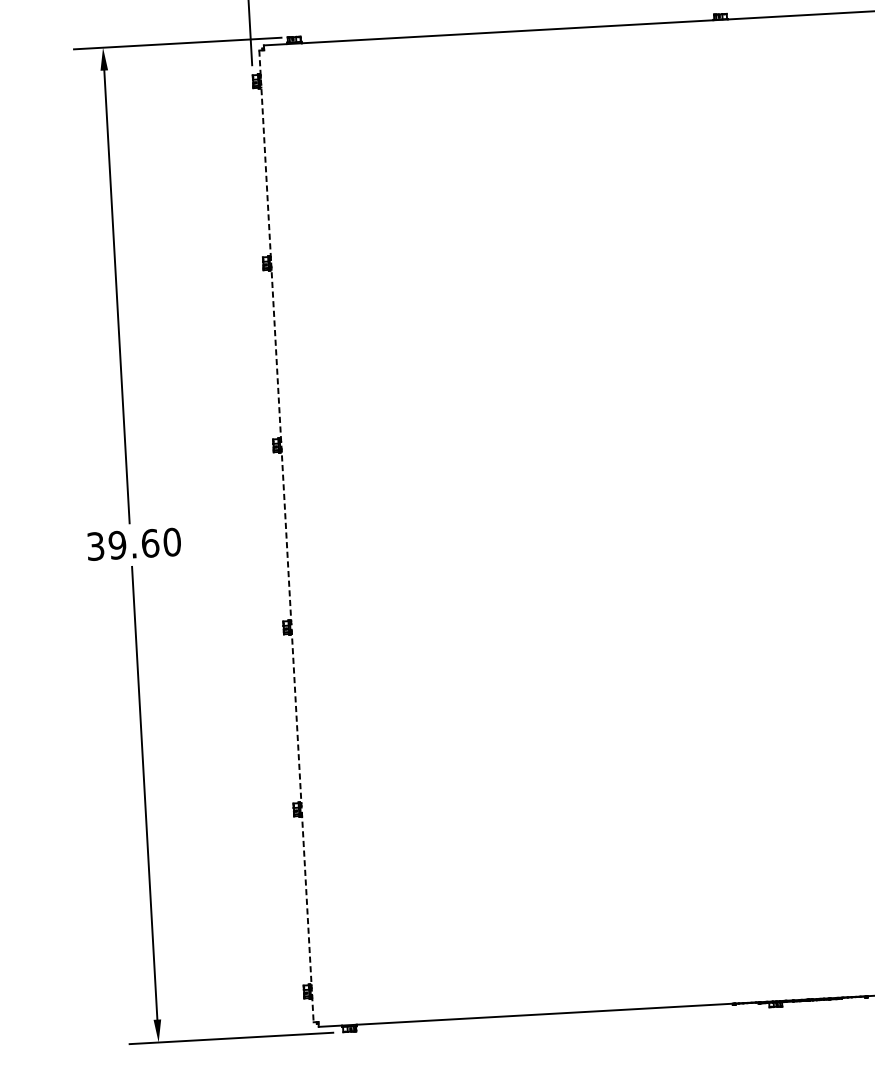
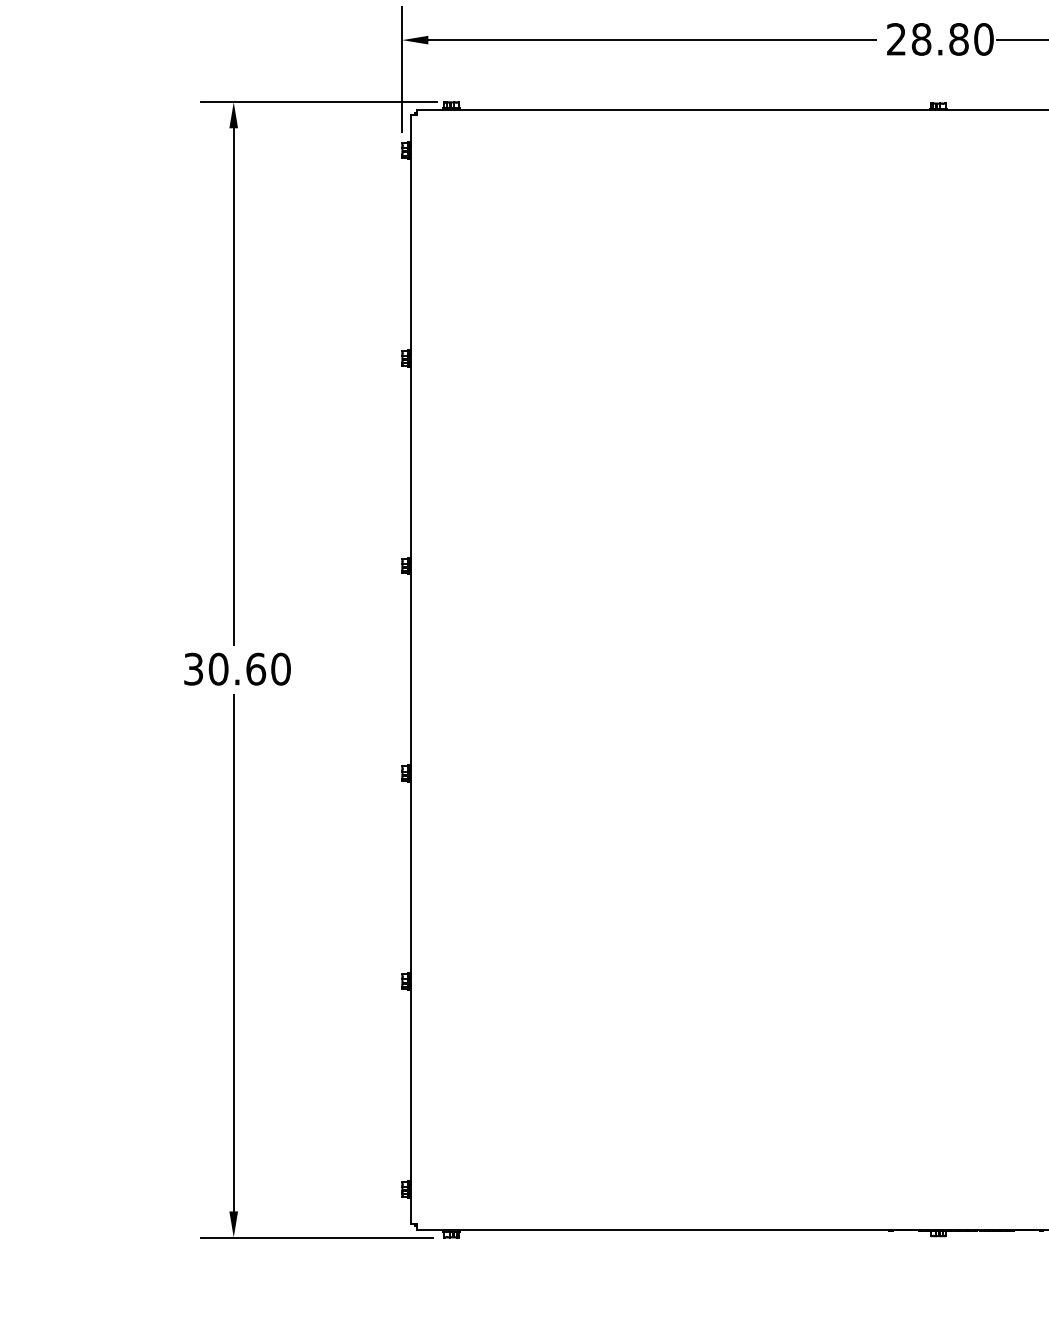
line: (286, 536) -> (411, 669), dashed -> solid
text: (117, 545) -> (218, 669), 39.60 -> 30.60

